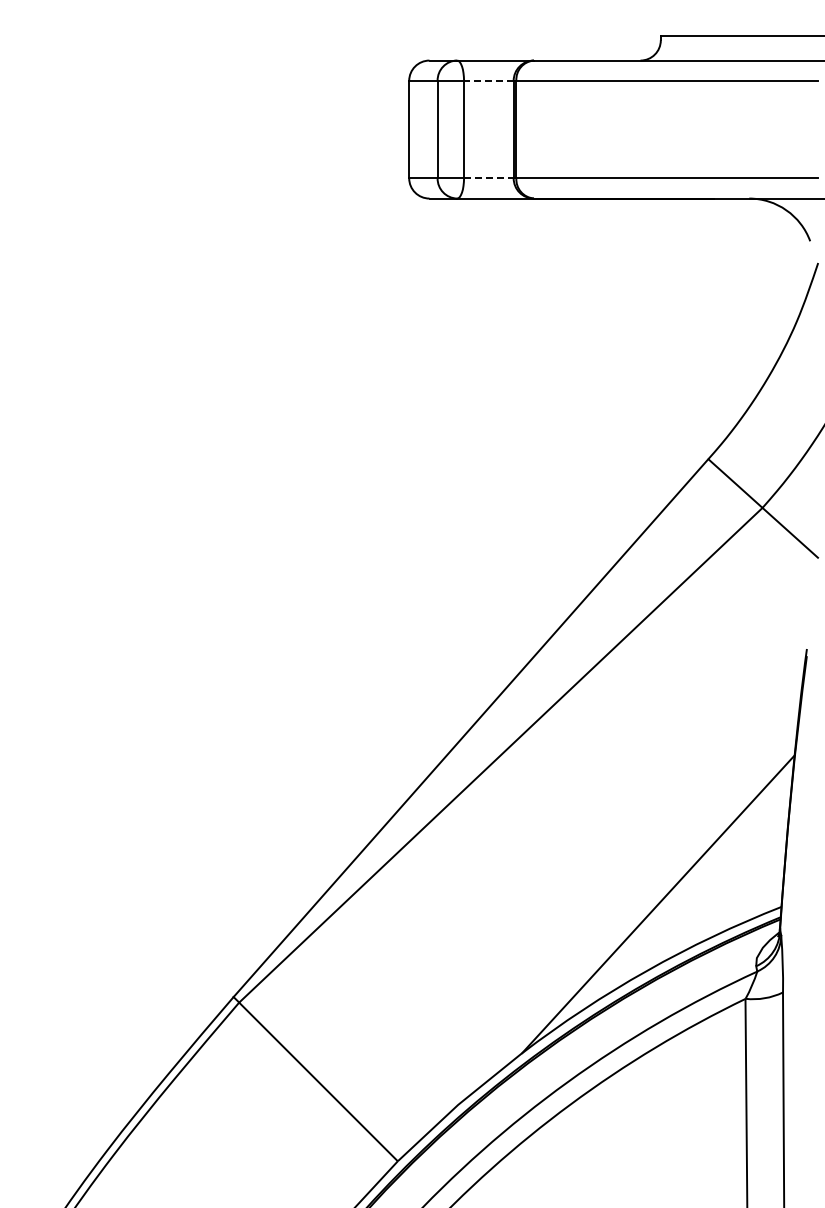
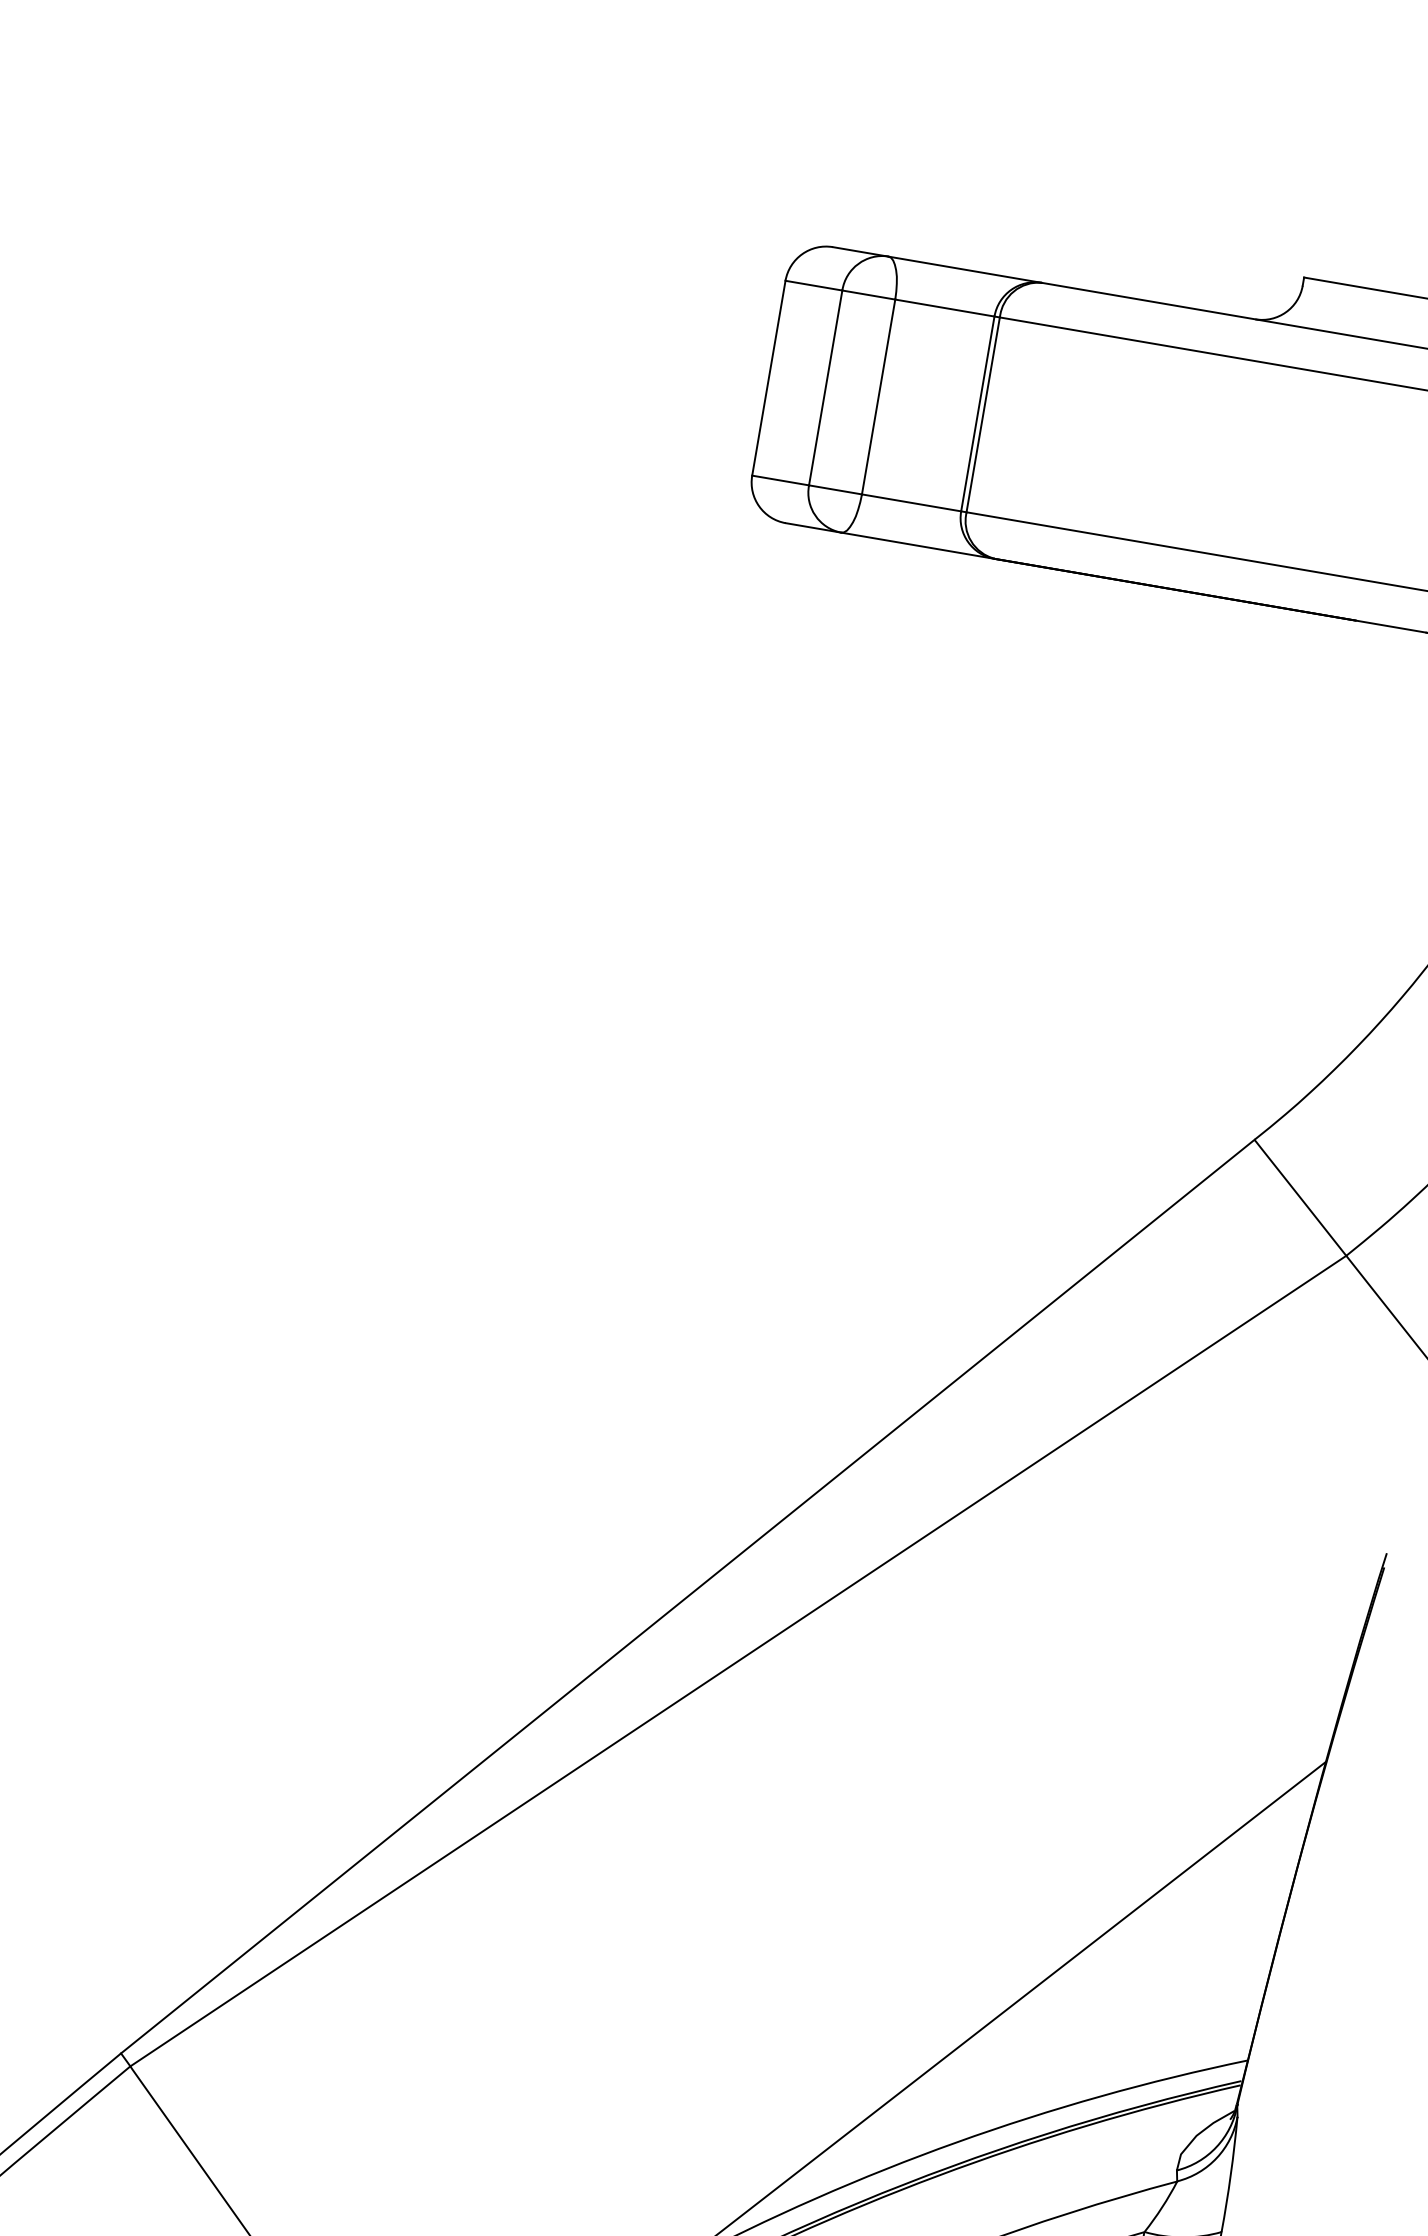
line: (488, 80) -> (944, 307), dashed -> solid
line: (488, 178) -> (910, 503), dashed -> solid

